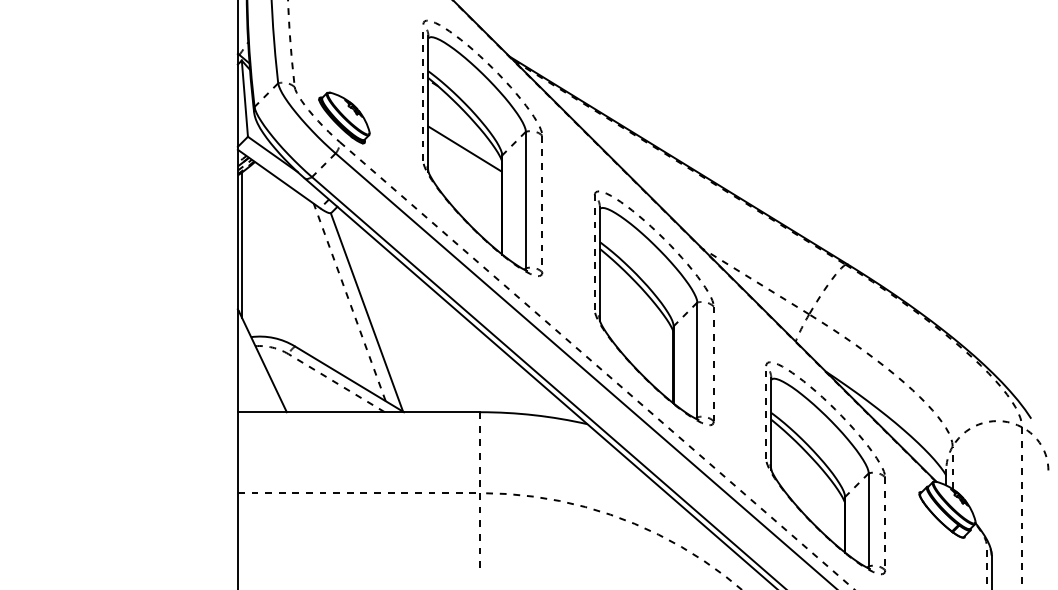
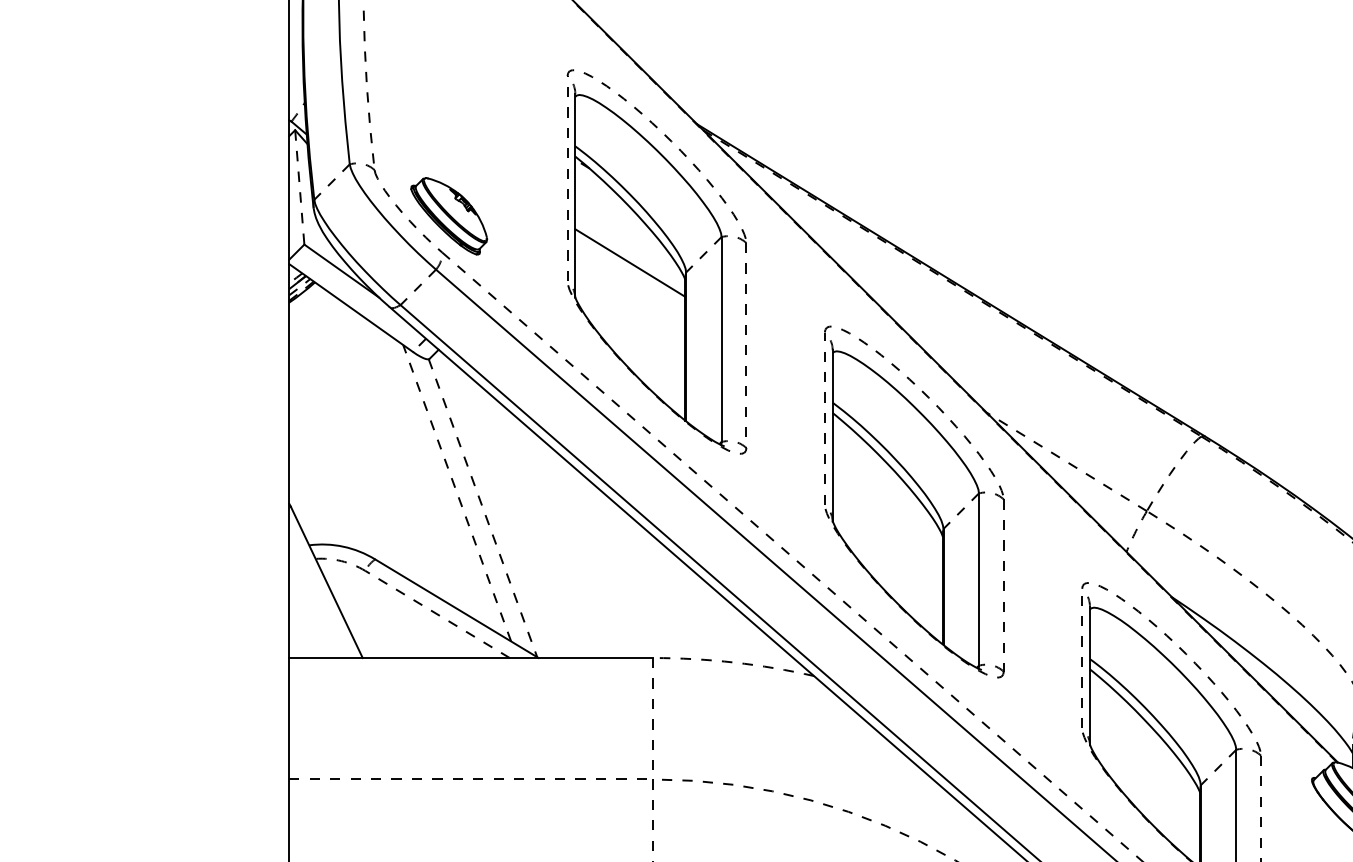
line: (244, 99) -> (299, 188), solid -> dashed
line: (242, 245) -> (296, 407), removed
line: (366, 312) -> (482, 508), solid -> dashed
arc: (534, 415) -> (734, 662), solid -> dashed

